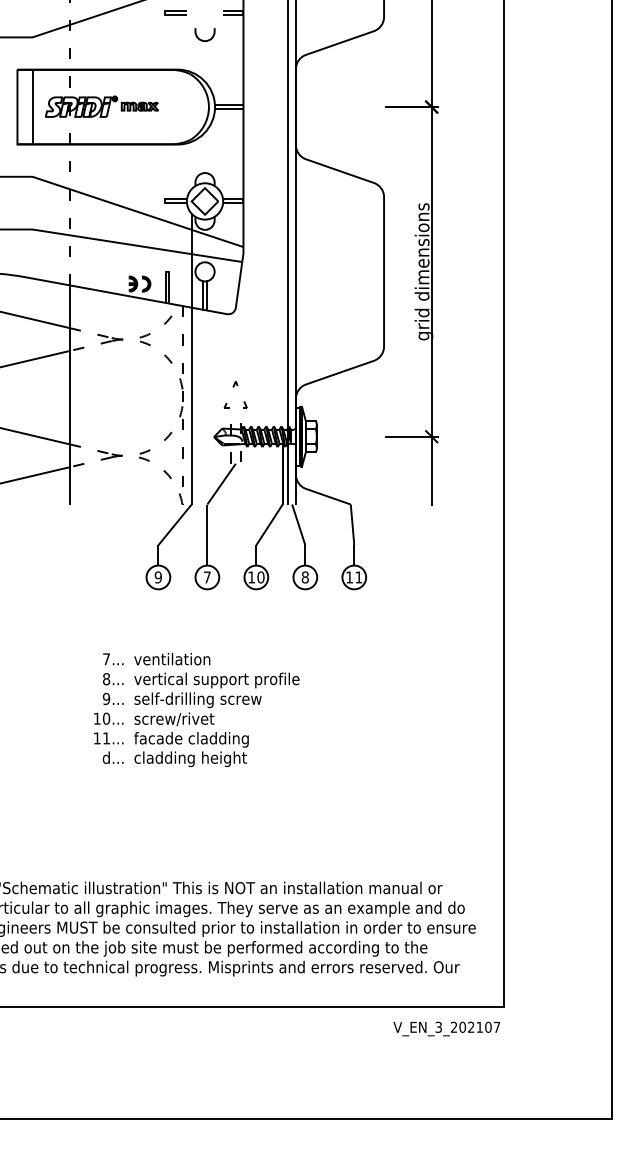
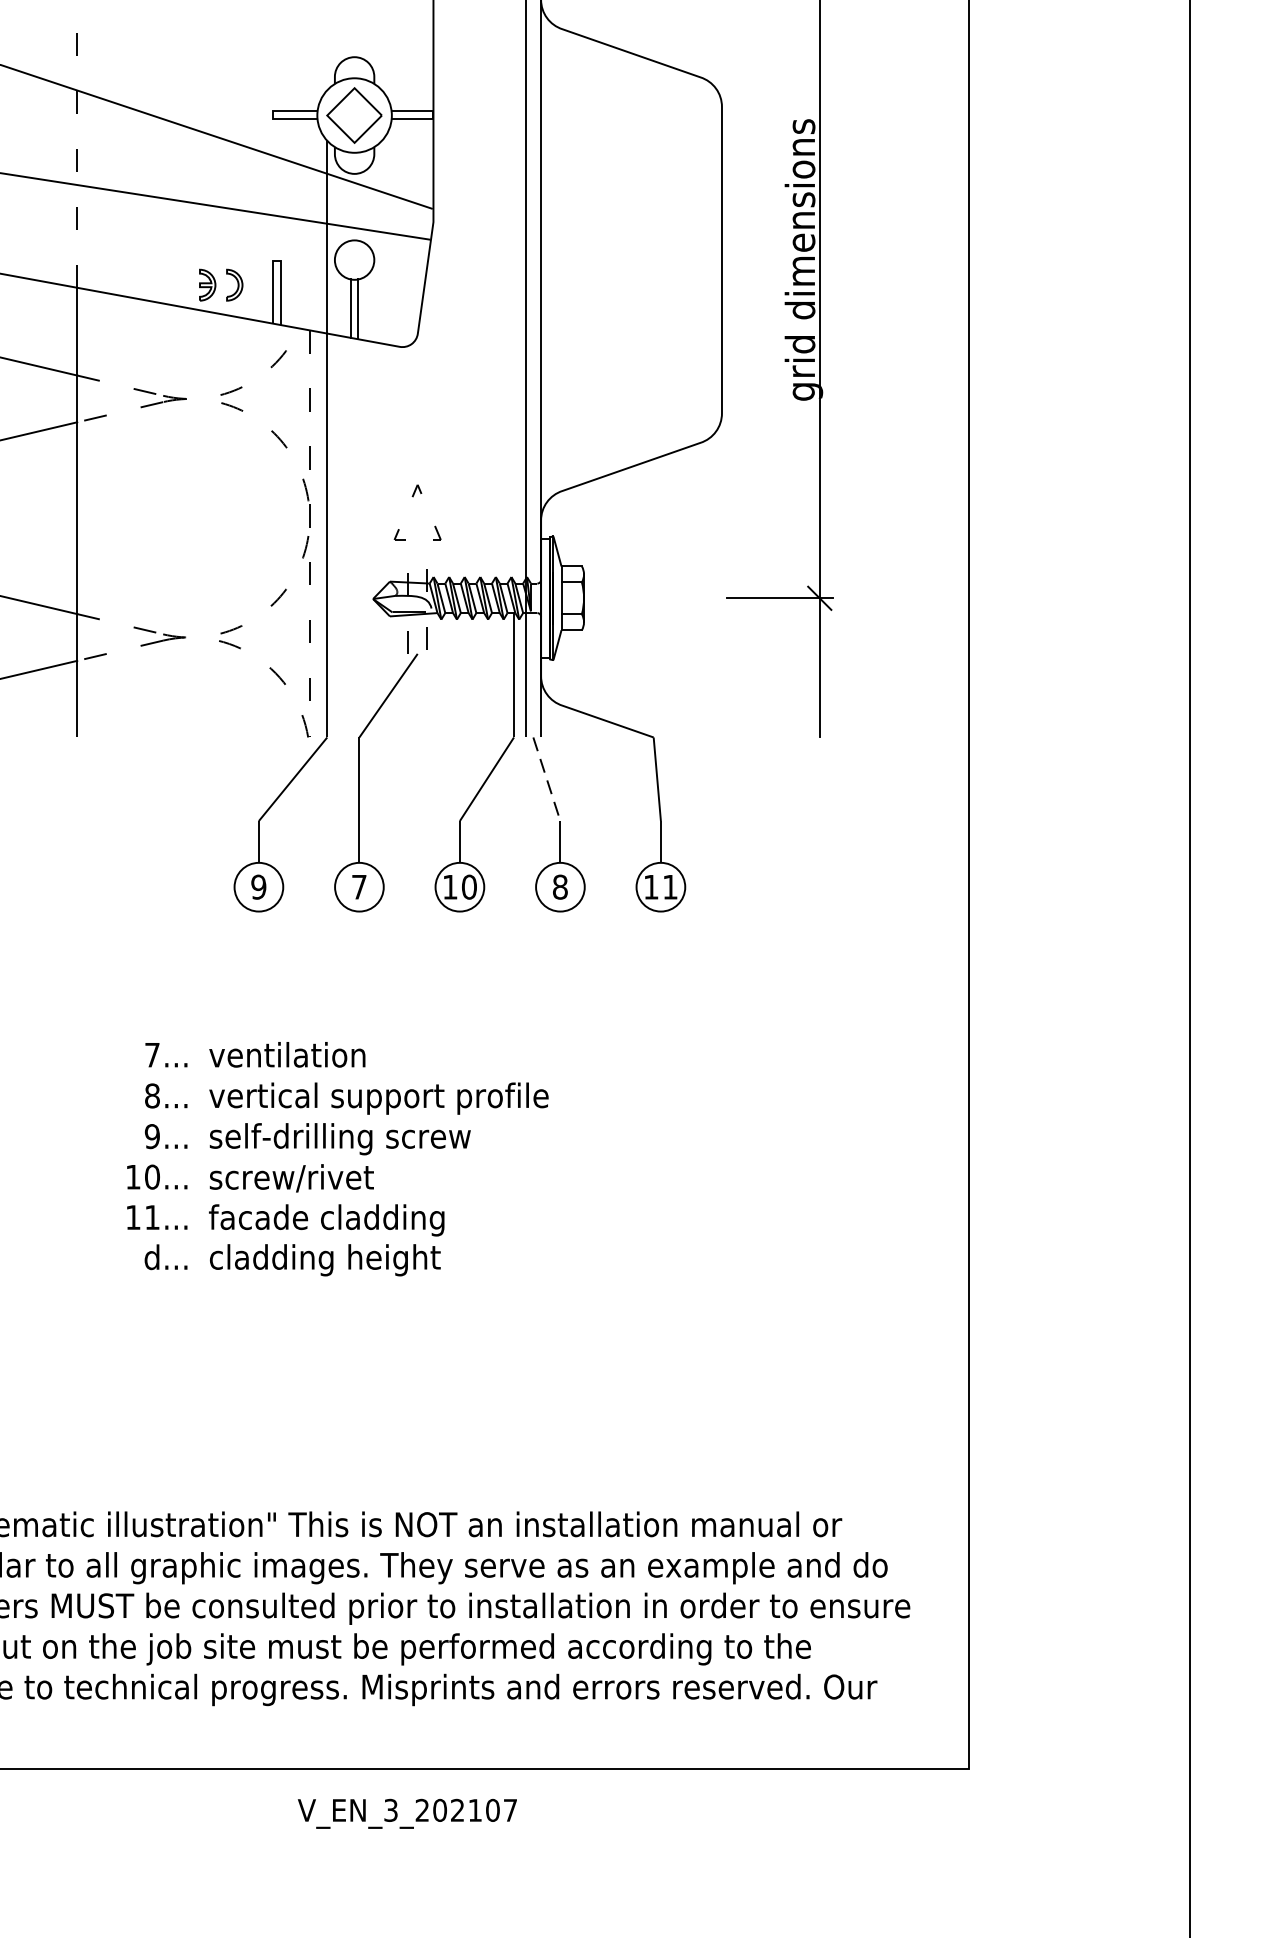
line: (298, 525) -> (546, 780), solid -> dashed
text: (446, 1028) -> (406, 1812), moved

